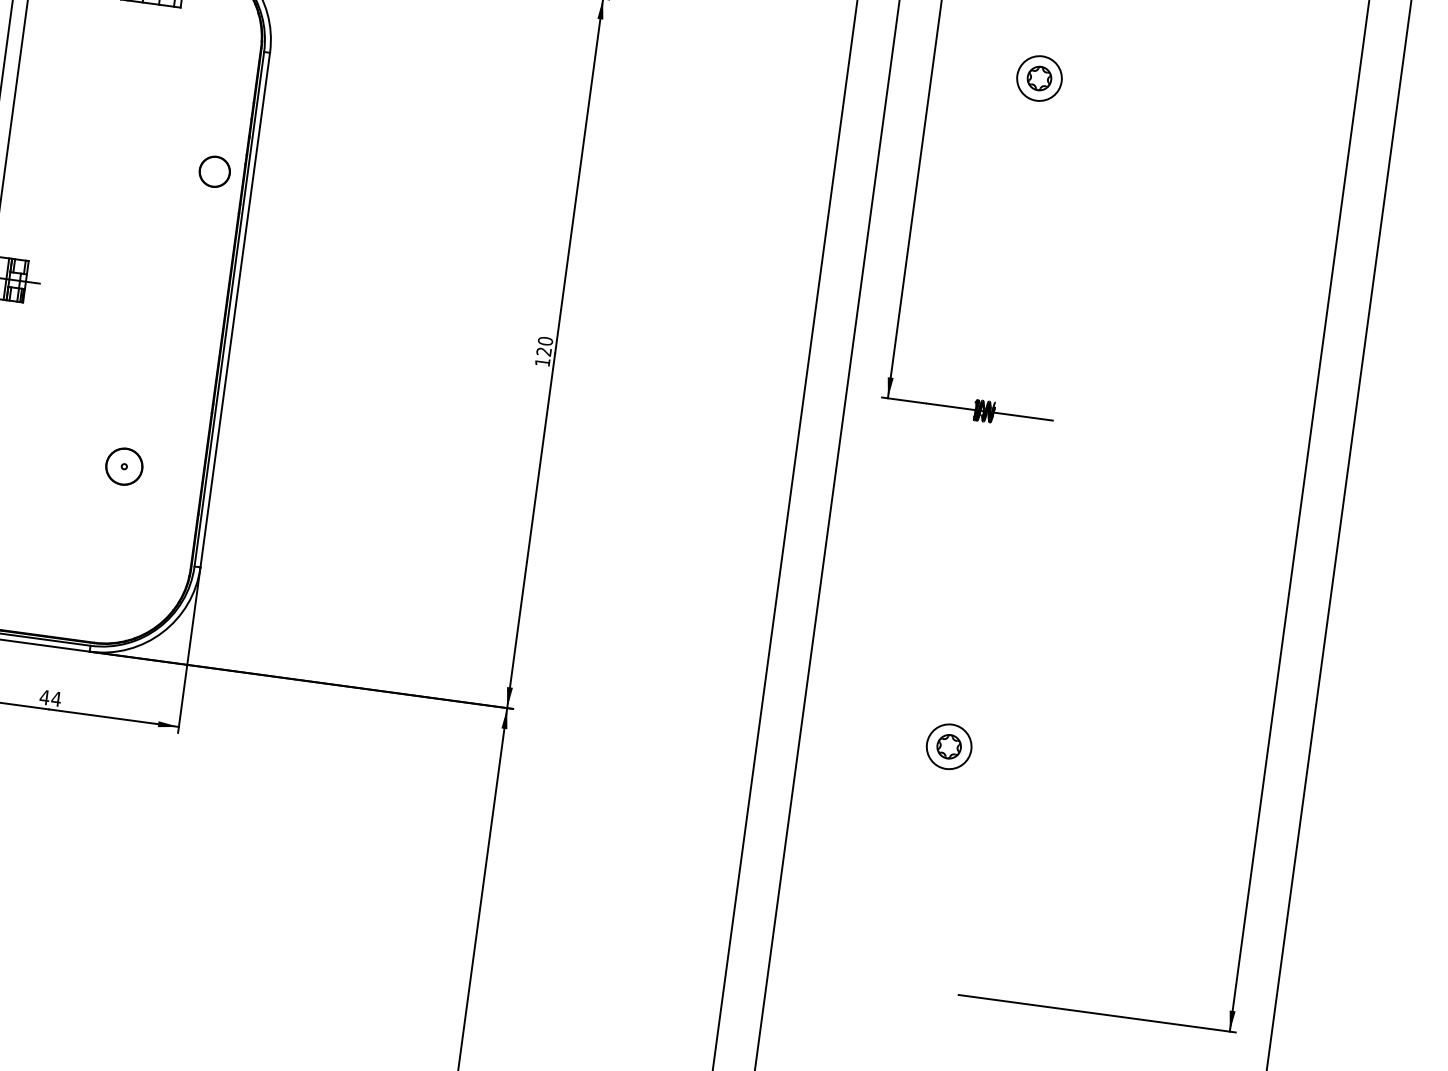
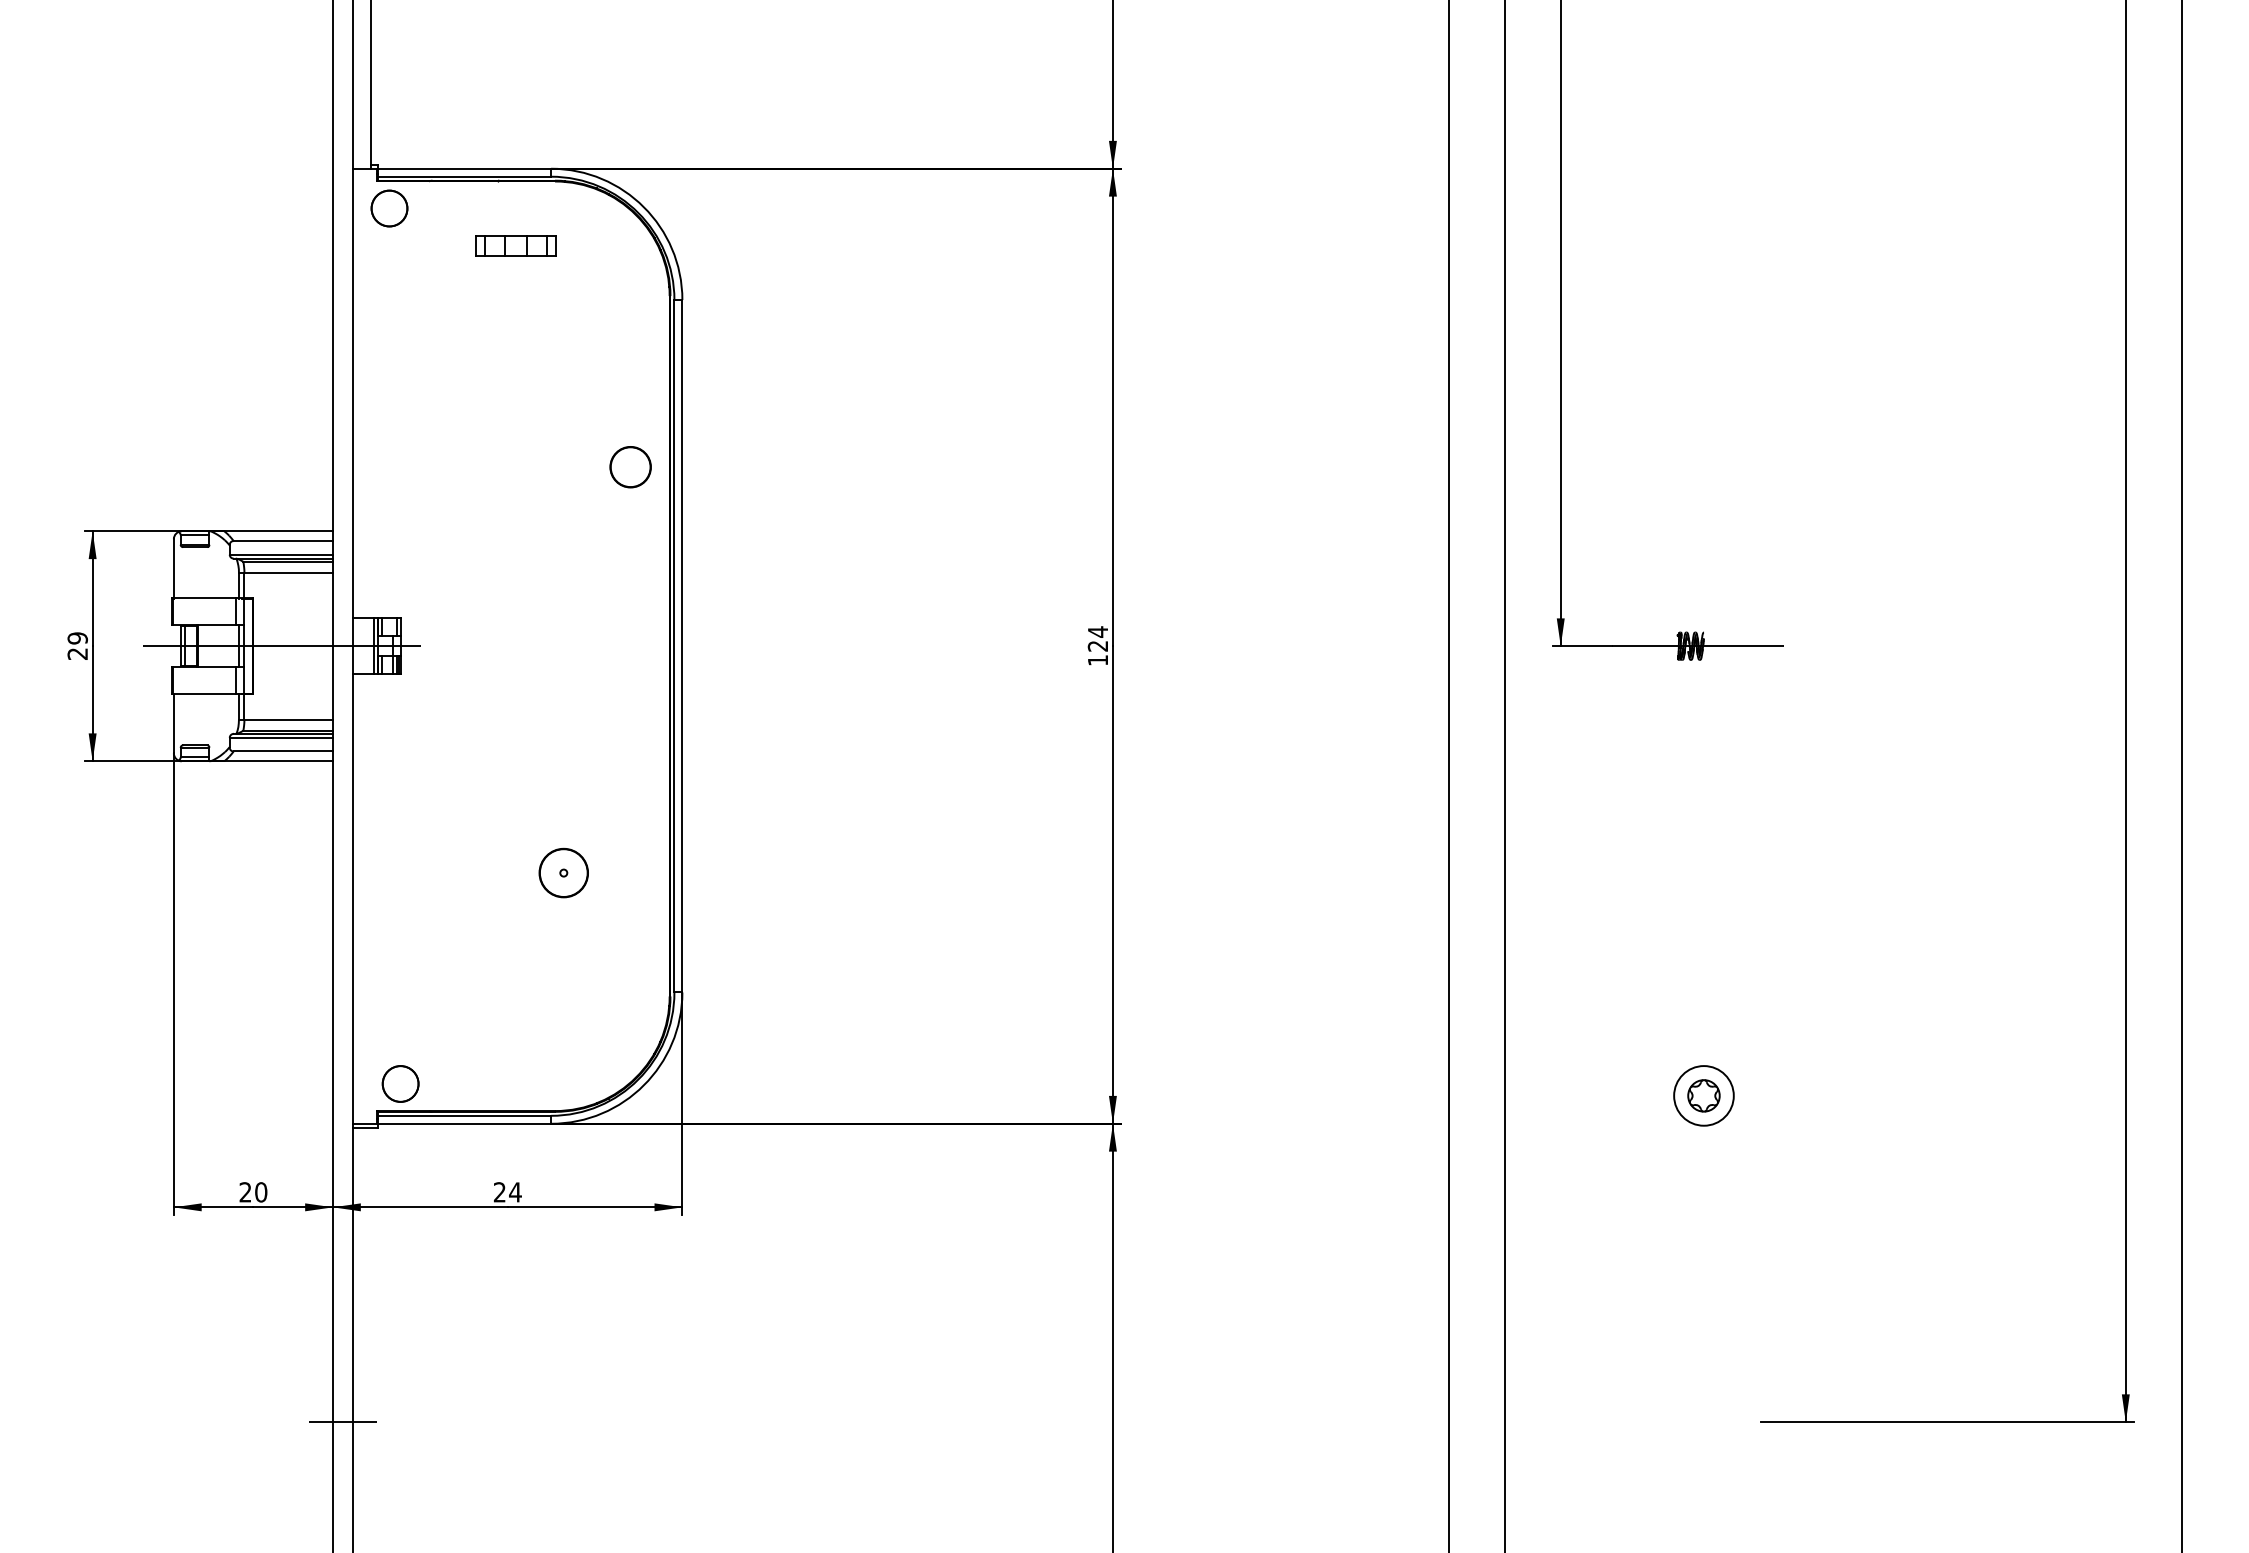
part: (1039, 78) -> (1703, 196), removed
text: (545, 340) -> (1097, 631), 120 -> 124
text: (44, 697) -> (499, 1192), 44 -> 24

